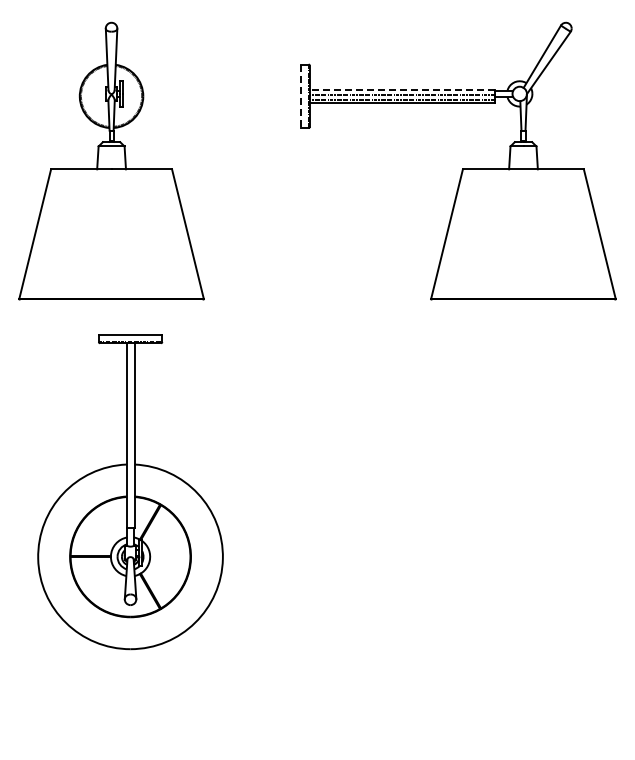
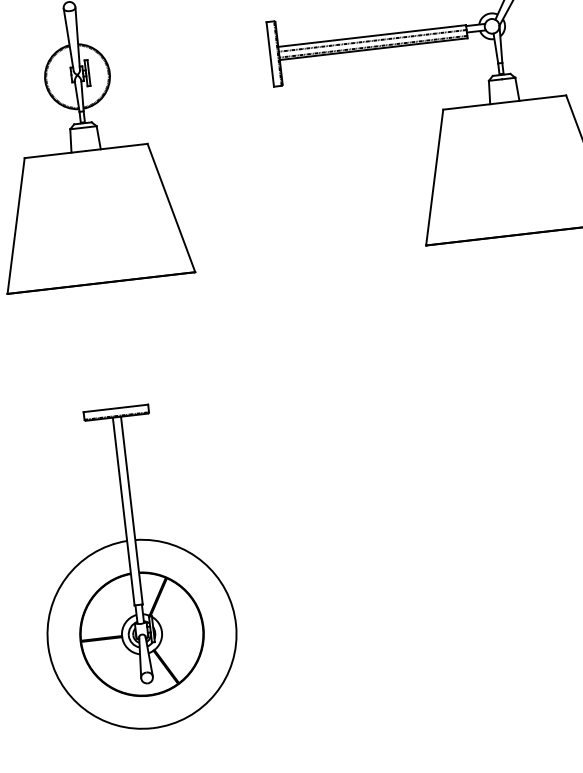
line: (401, 89) -> (371, 35), dashed -> solid
line: (301, 96) -> (270, 54), dashed -> solid
part: (130, 492) -> (134, 568), moved

